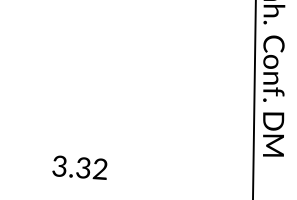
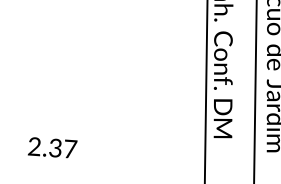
text: (80, 168) -> (52, 148), 3.32 -> 2.37

